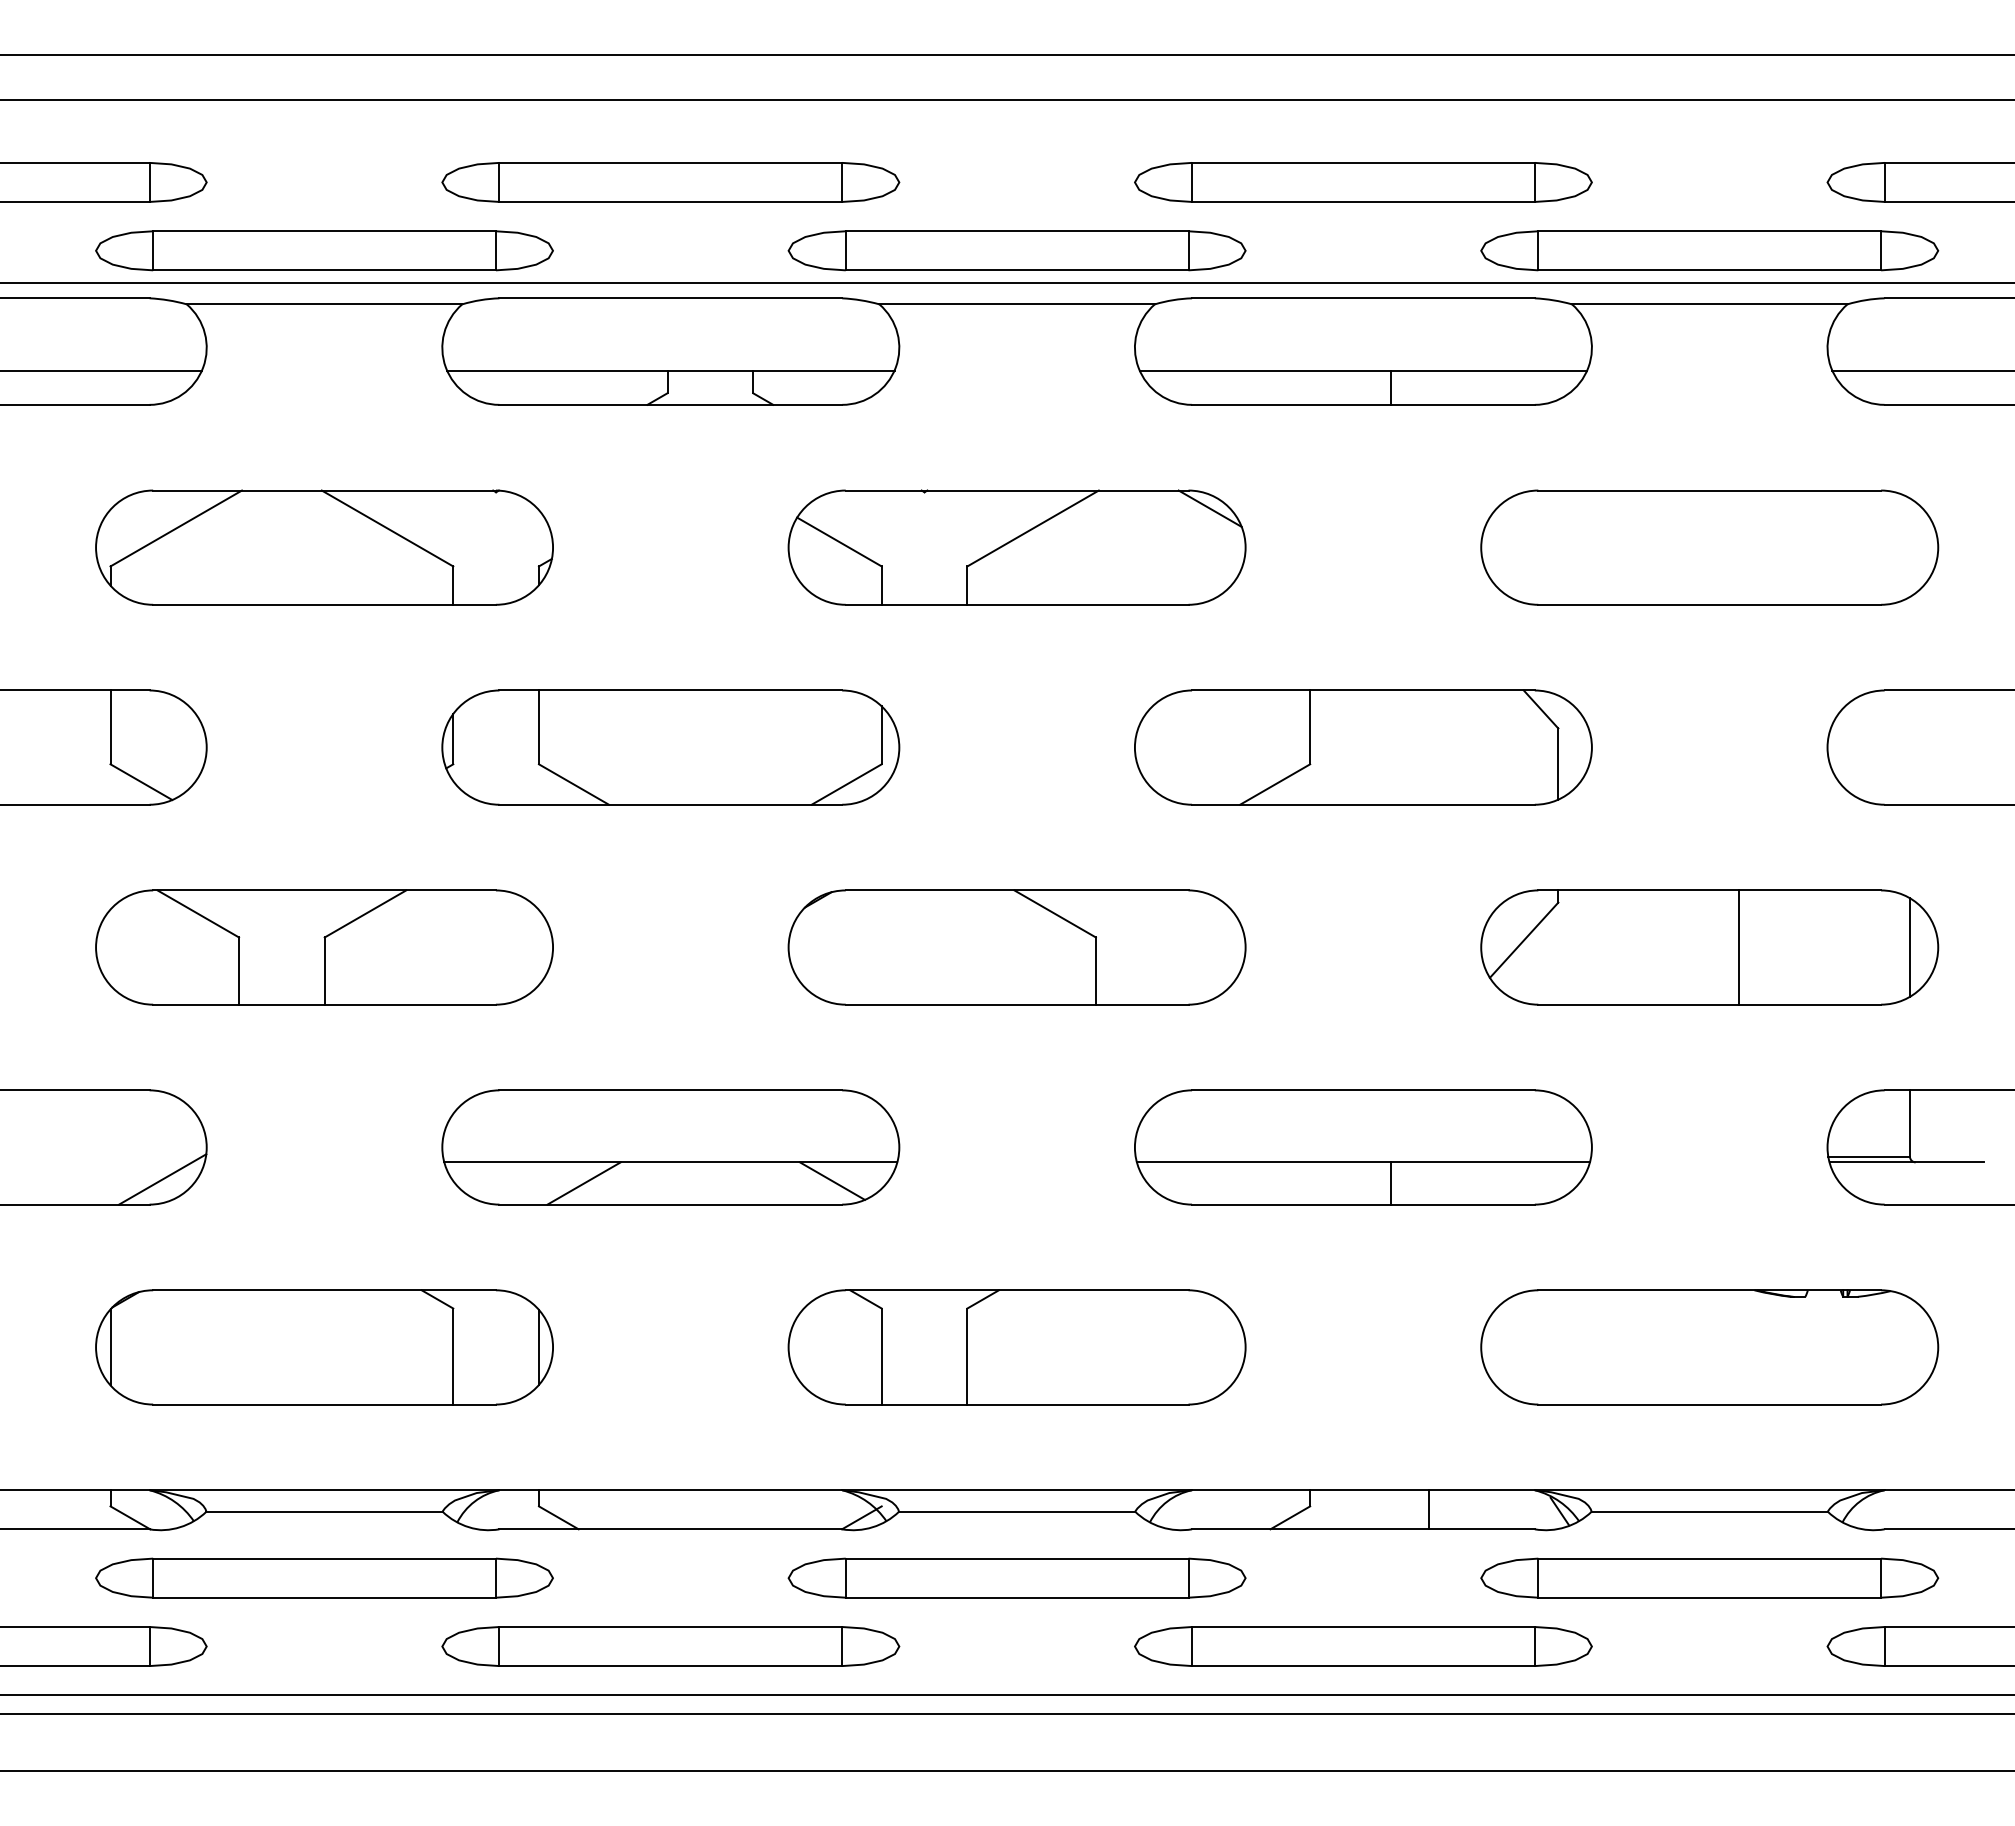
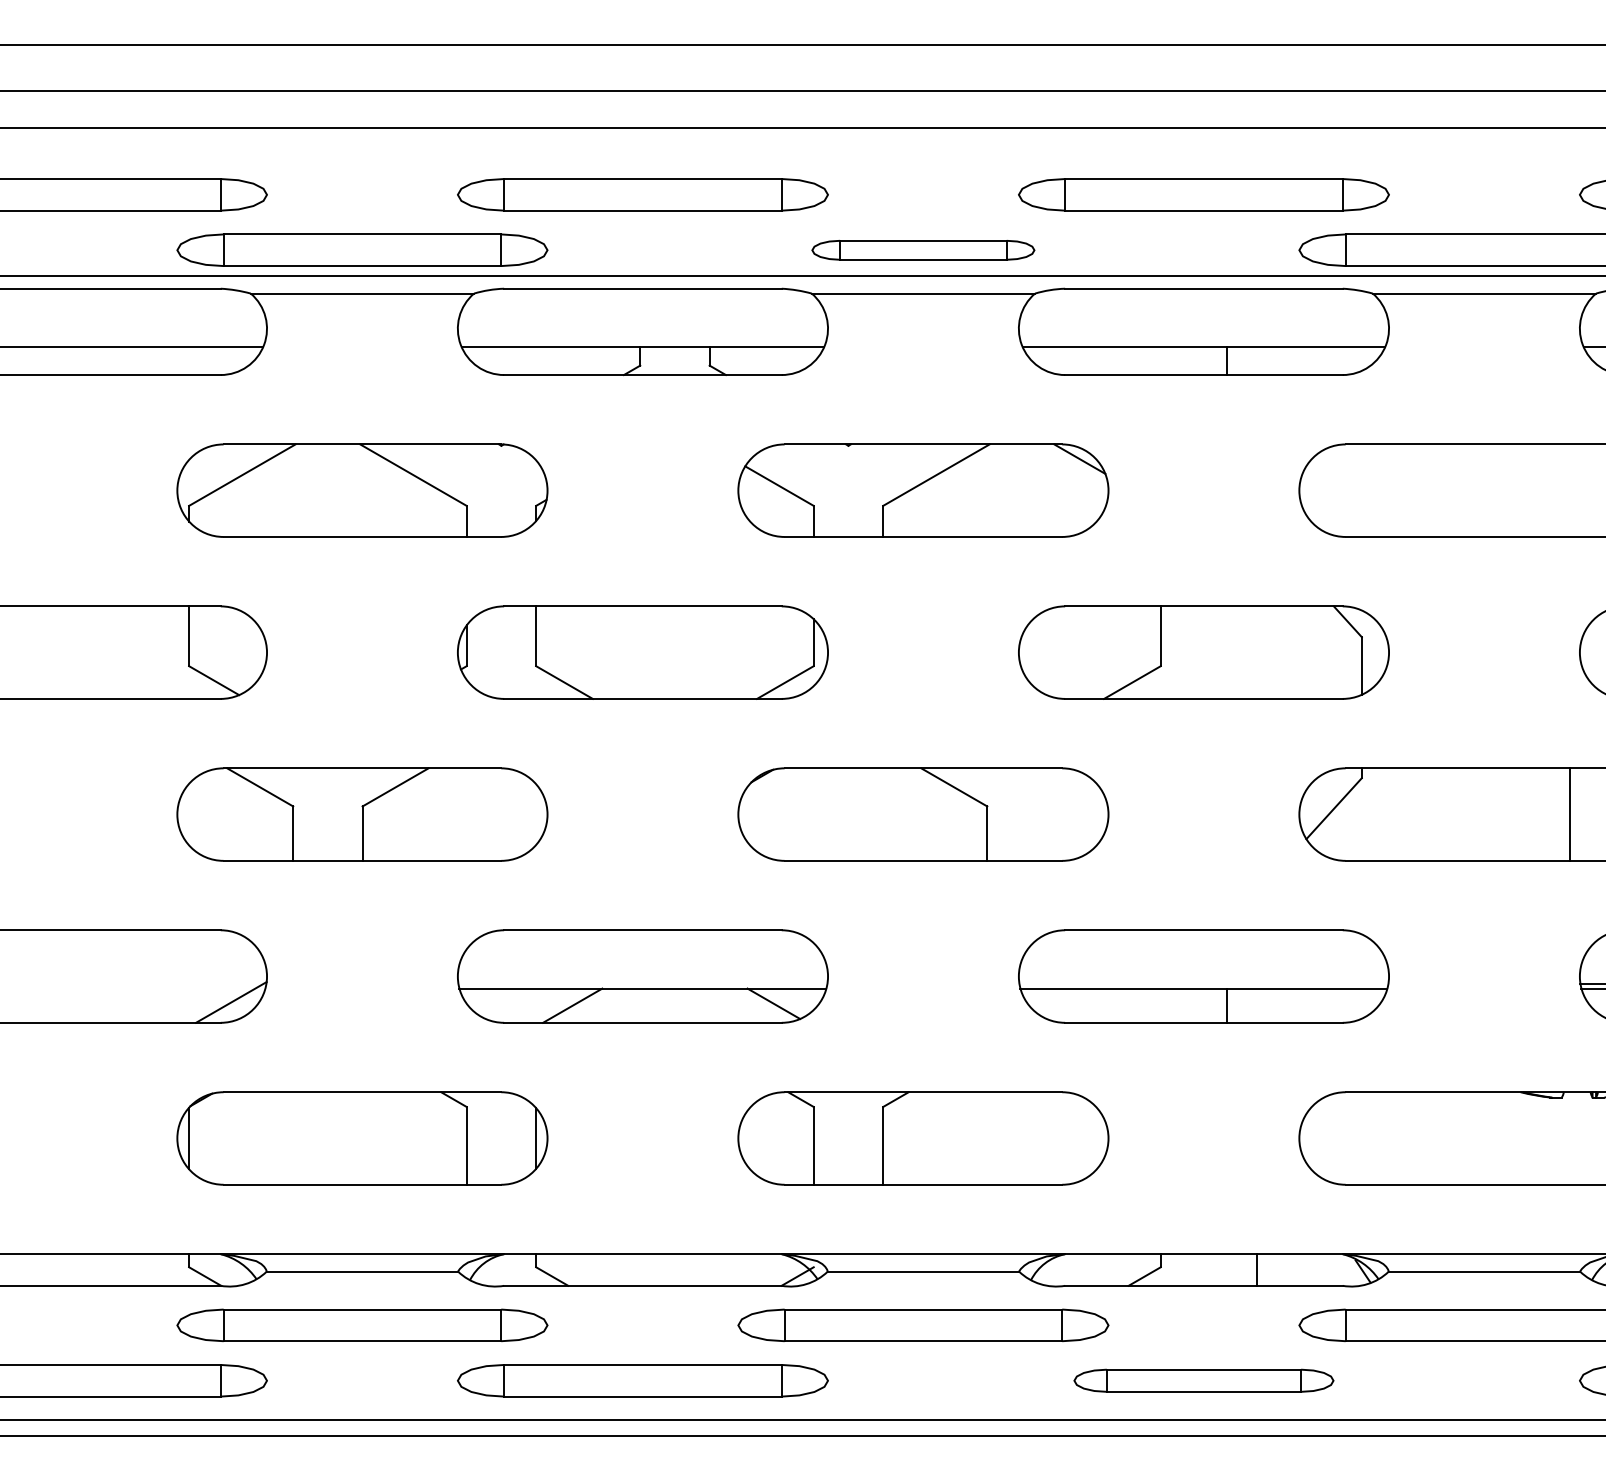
part: (1016, 250) -> (922, 249), size x0.6
line: (1738, 947) -> (1570, 814), moved
part: (1363, 1646) -> (1204, 1380), size x0.7

